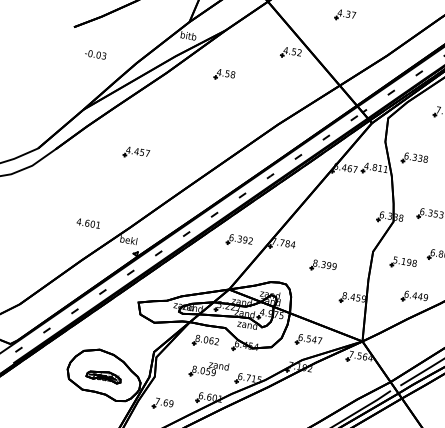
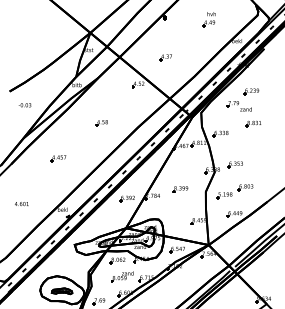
part: (223, 75) -> (101, 123), moved
text: (87, 224) -> (21, 204), moved
part: (323, 266) -> (180, 189), moved

